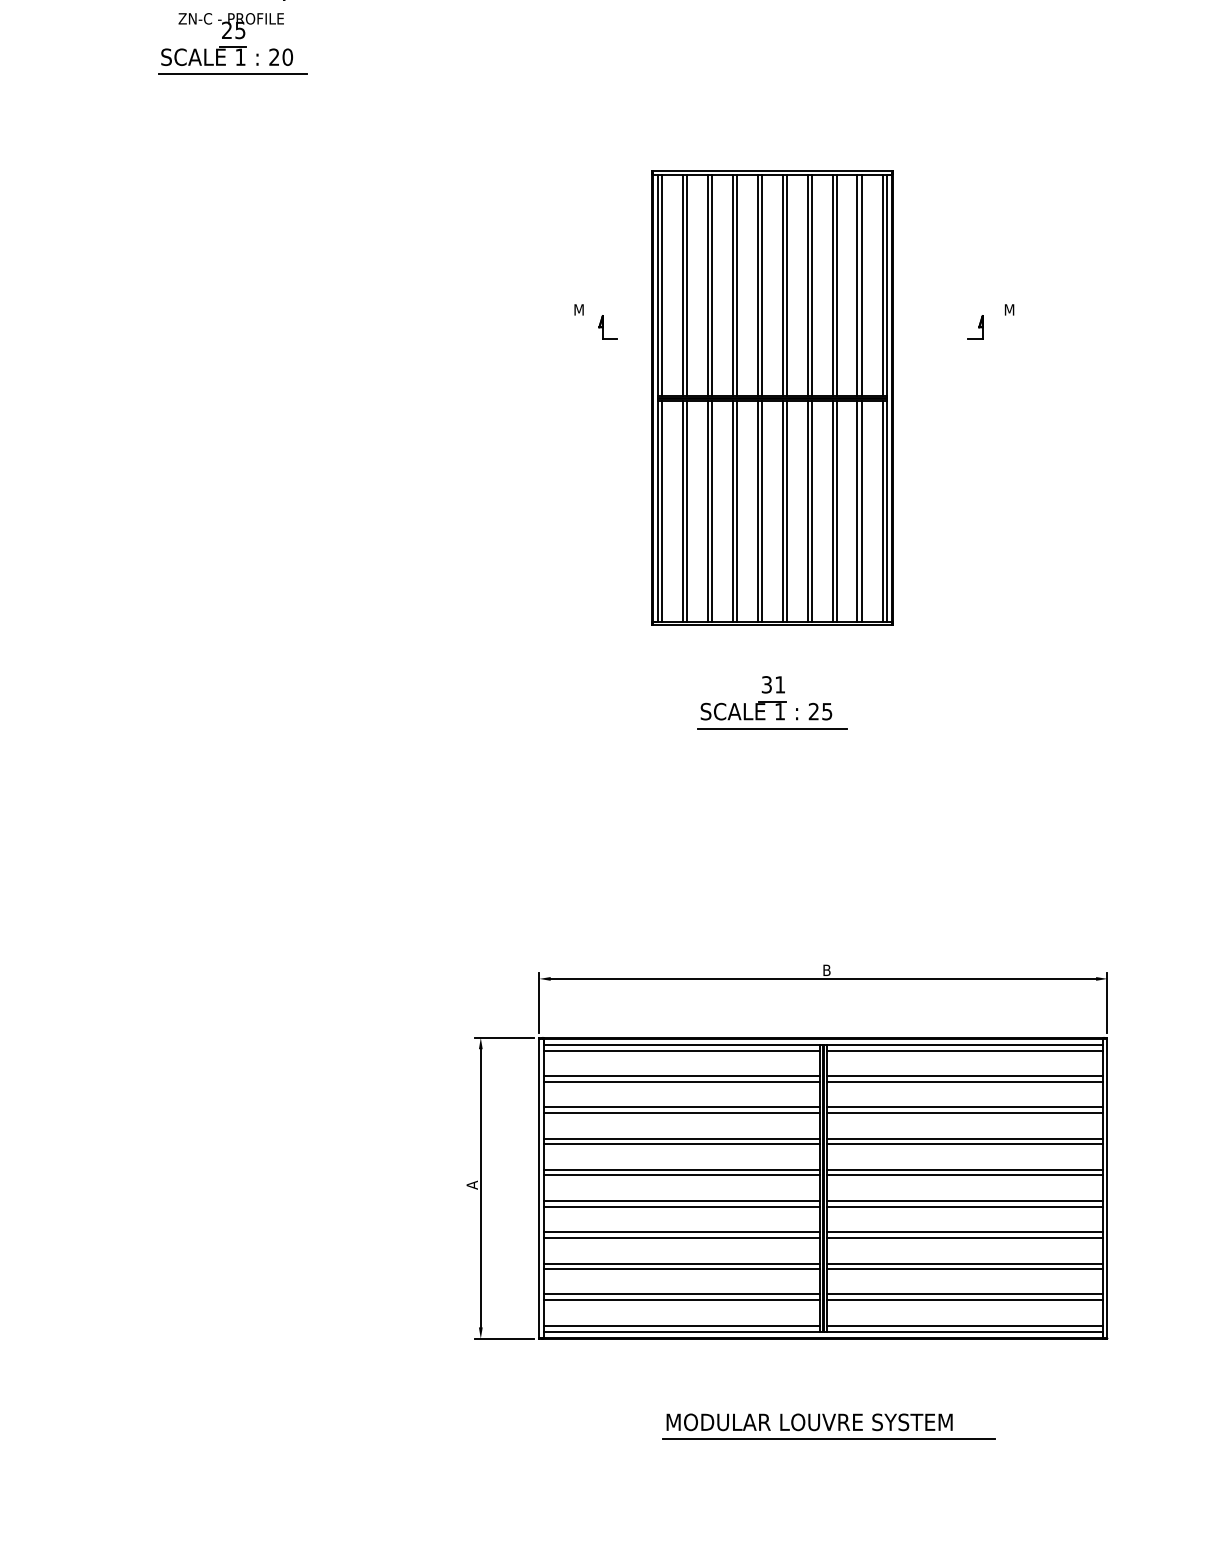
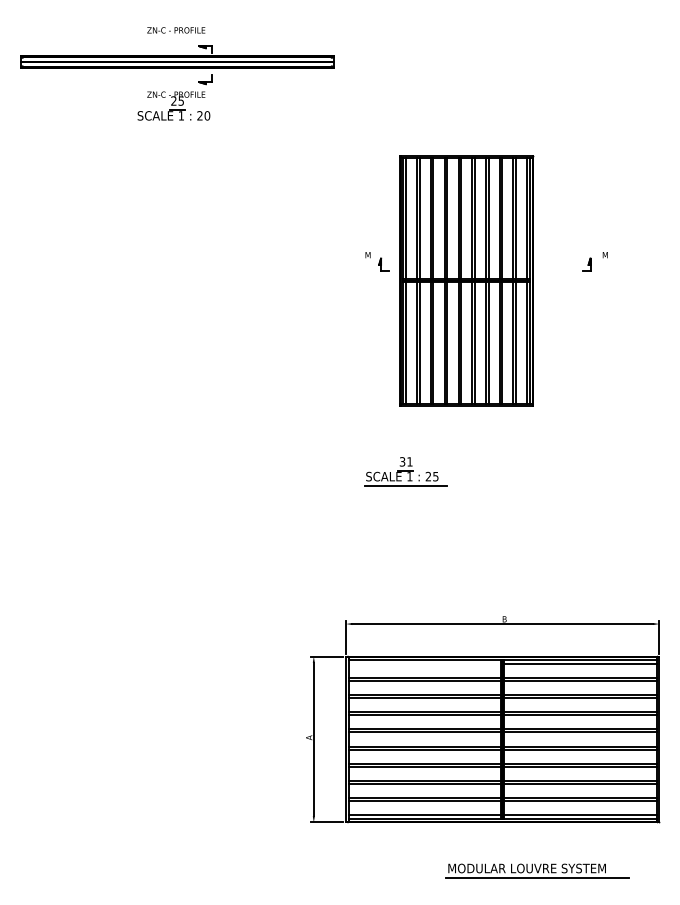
line: (233, 74) -> (177, 125), removed
part: (772, 397) -> (466, 280), moved
part: (772, 702) -> (405, 471), moved
line: (681, 1050) -> (424, 663), removed
part: (828, 1425) -> (537, 870), moved

